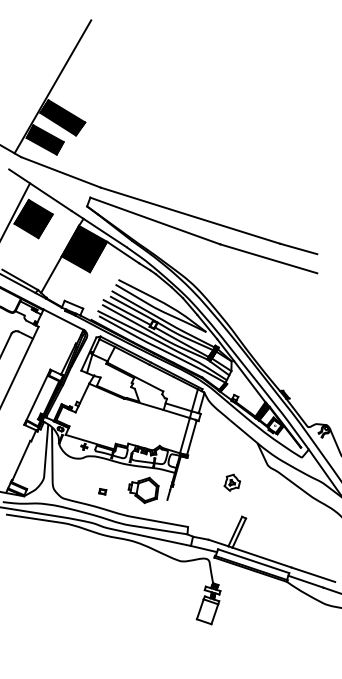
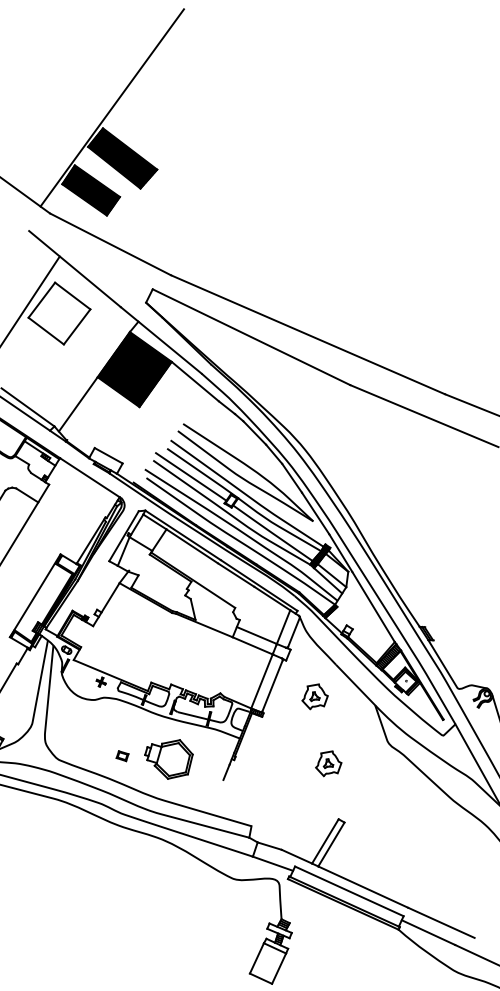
hatch: (33, 219) -> (59, 314), removed
part: (218, 441) -> (314, 696), added
part: (143, 489) -> (168, 757), moved

